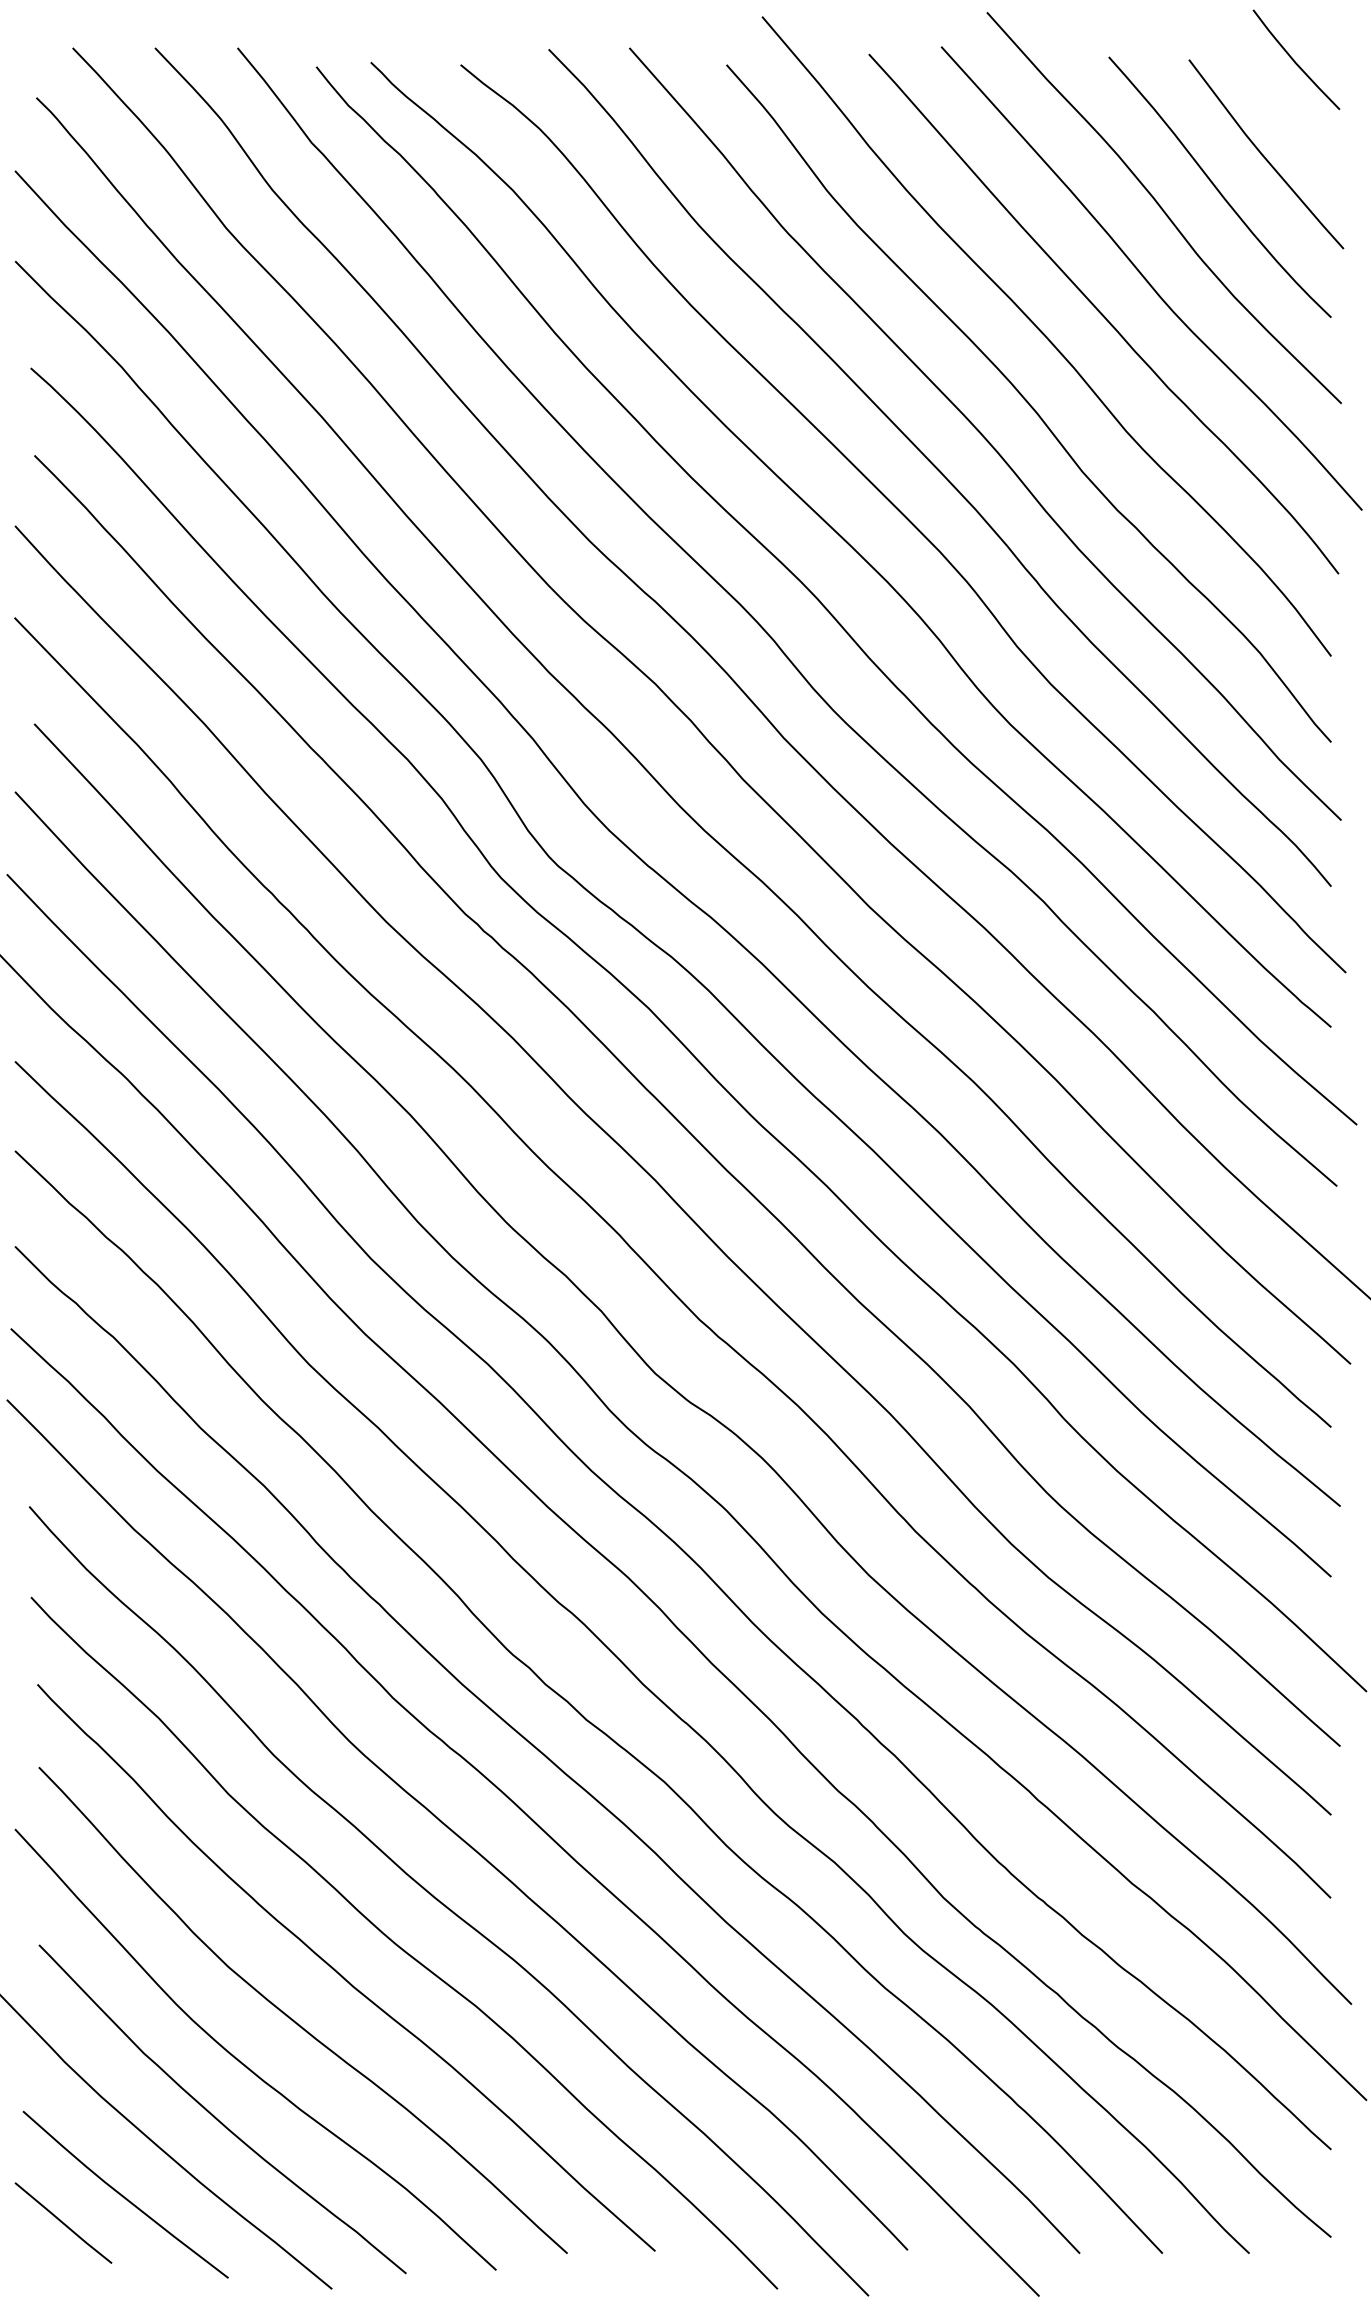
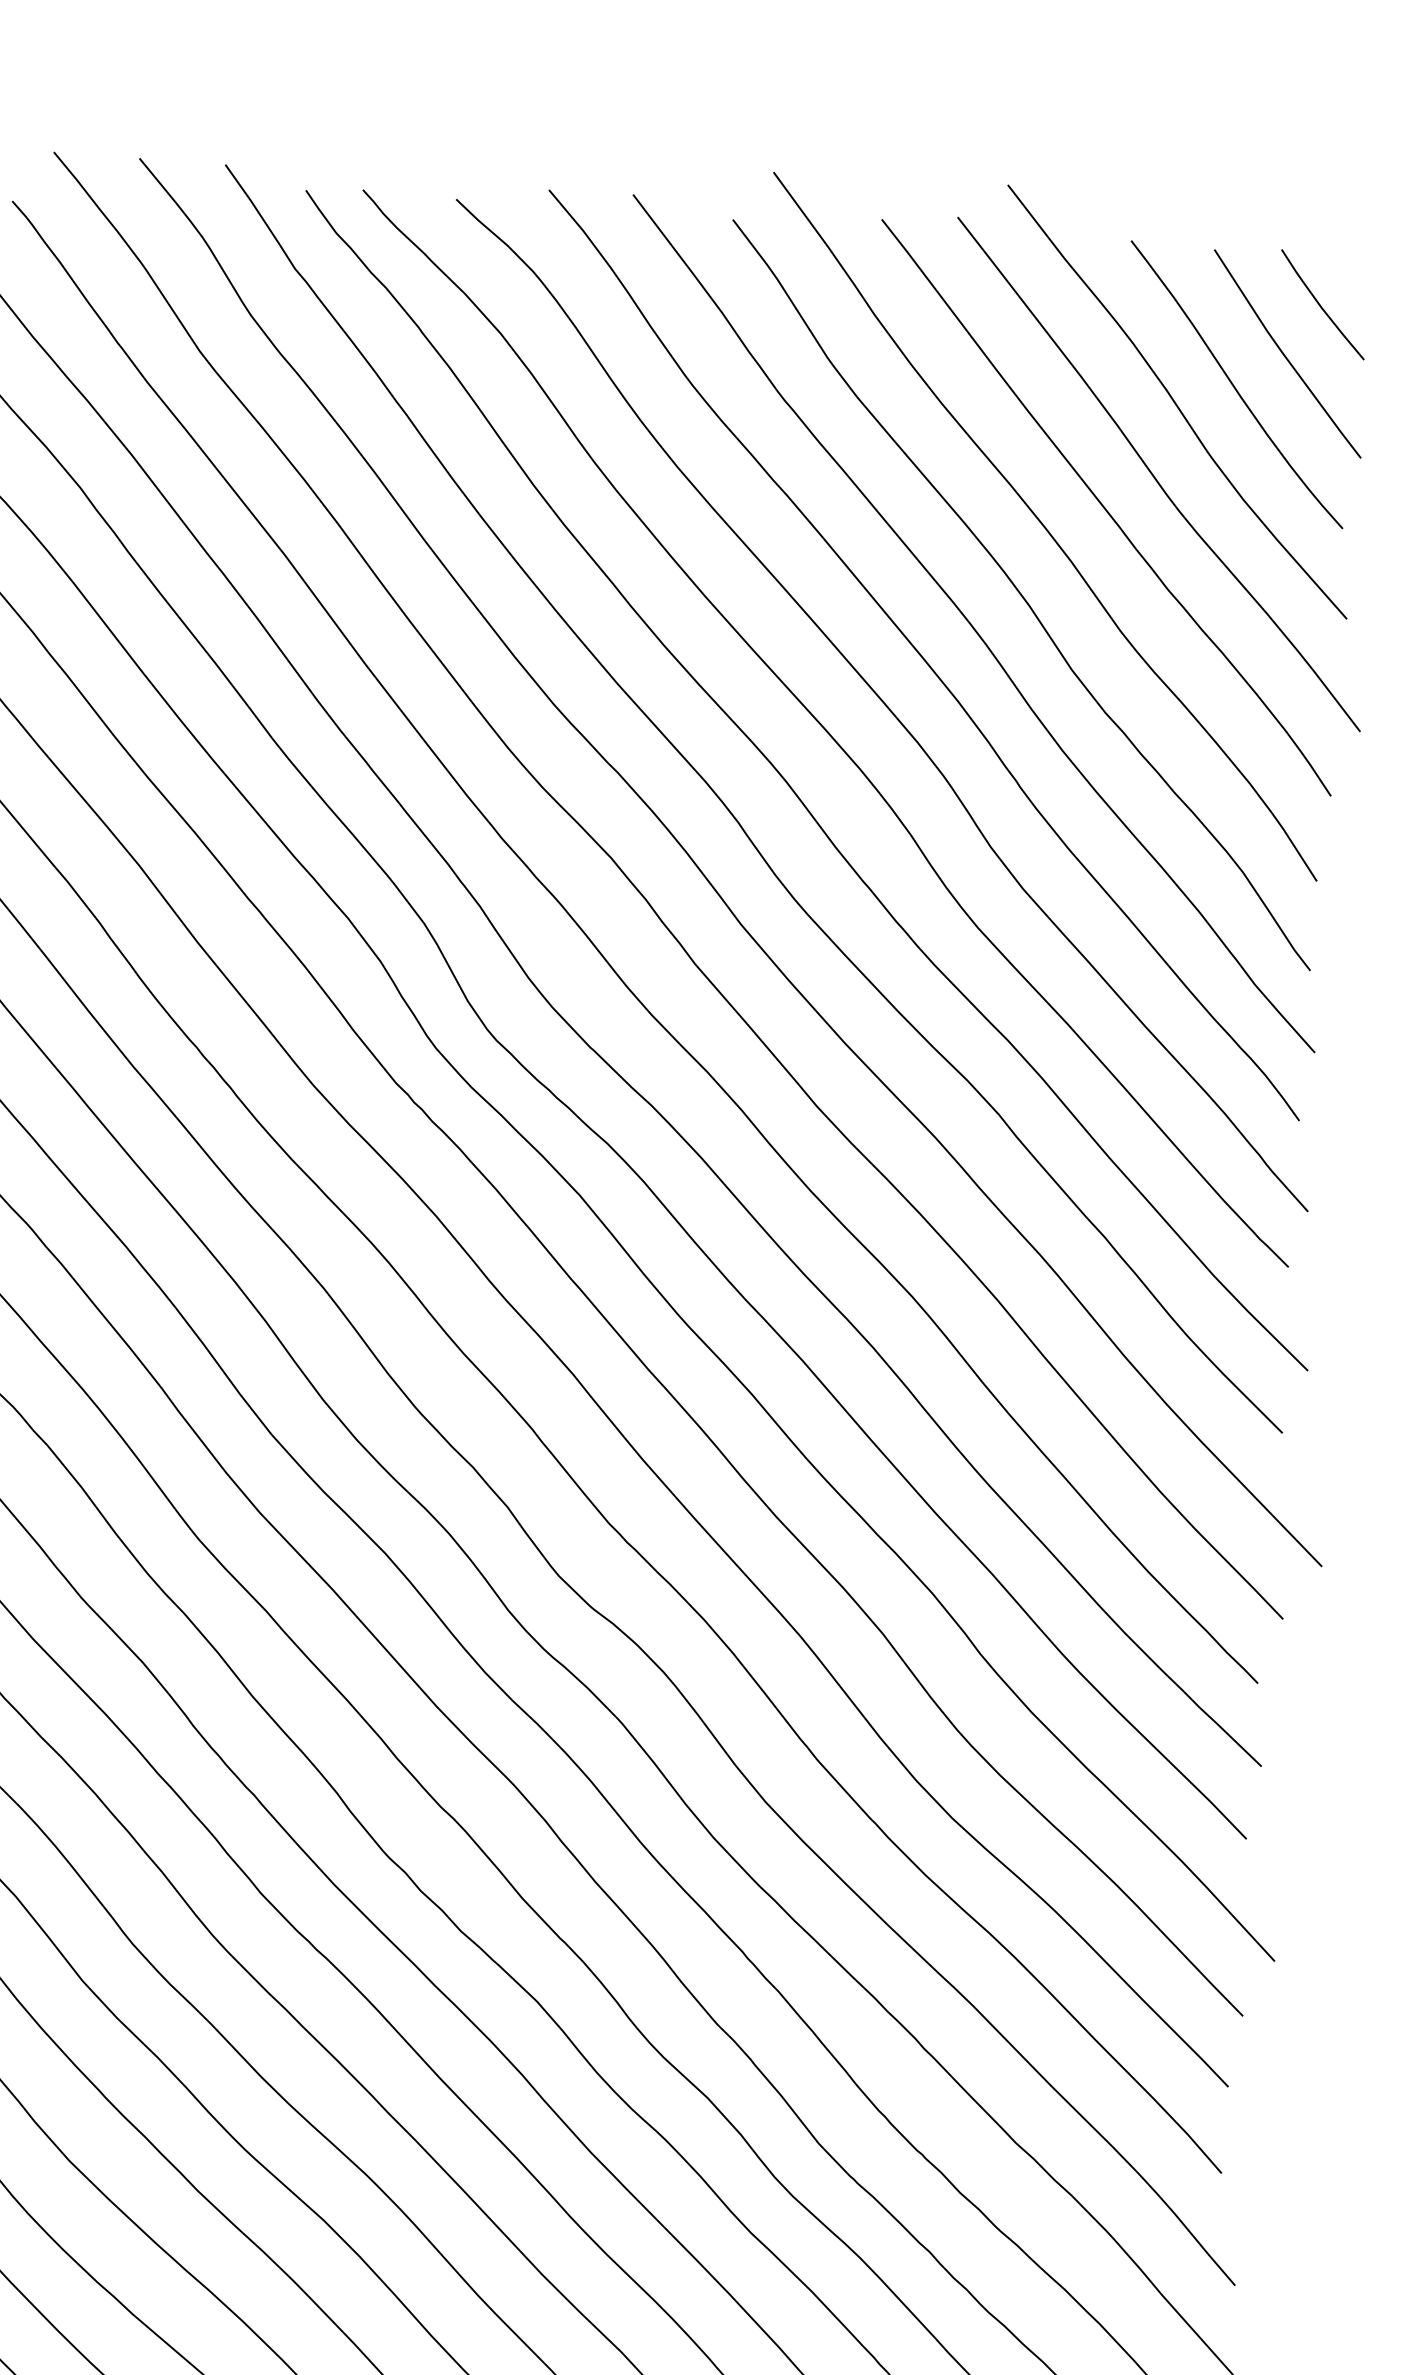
curve: (1294, 59) -> (1320, 304), moved

